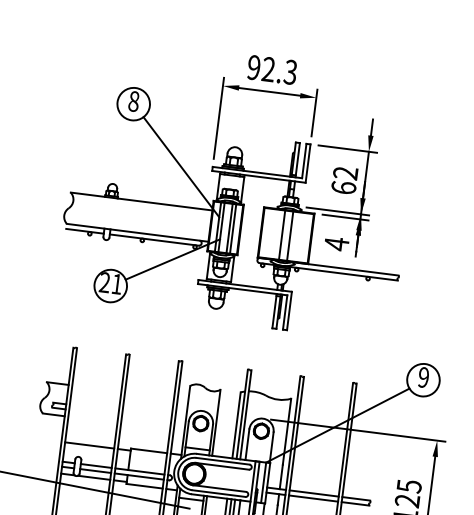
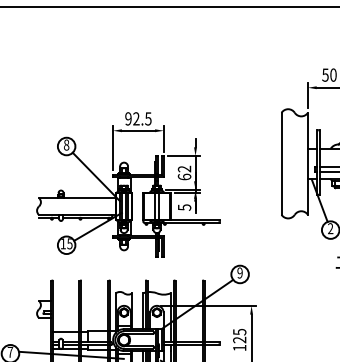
text: (290, 71) -> (148, 118), 92.3 -> 92.5
text: (336, 243) -> (184, 207), 4 -> 5
text: (110, 282) -> (66, 243), 21 -> 15

